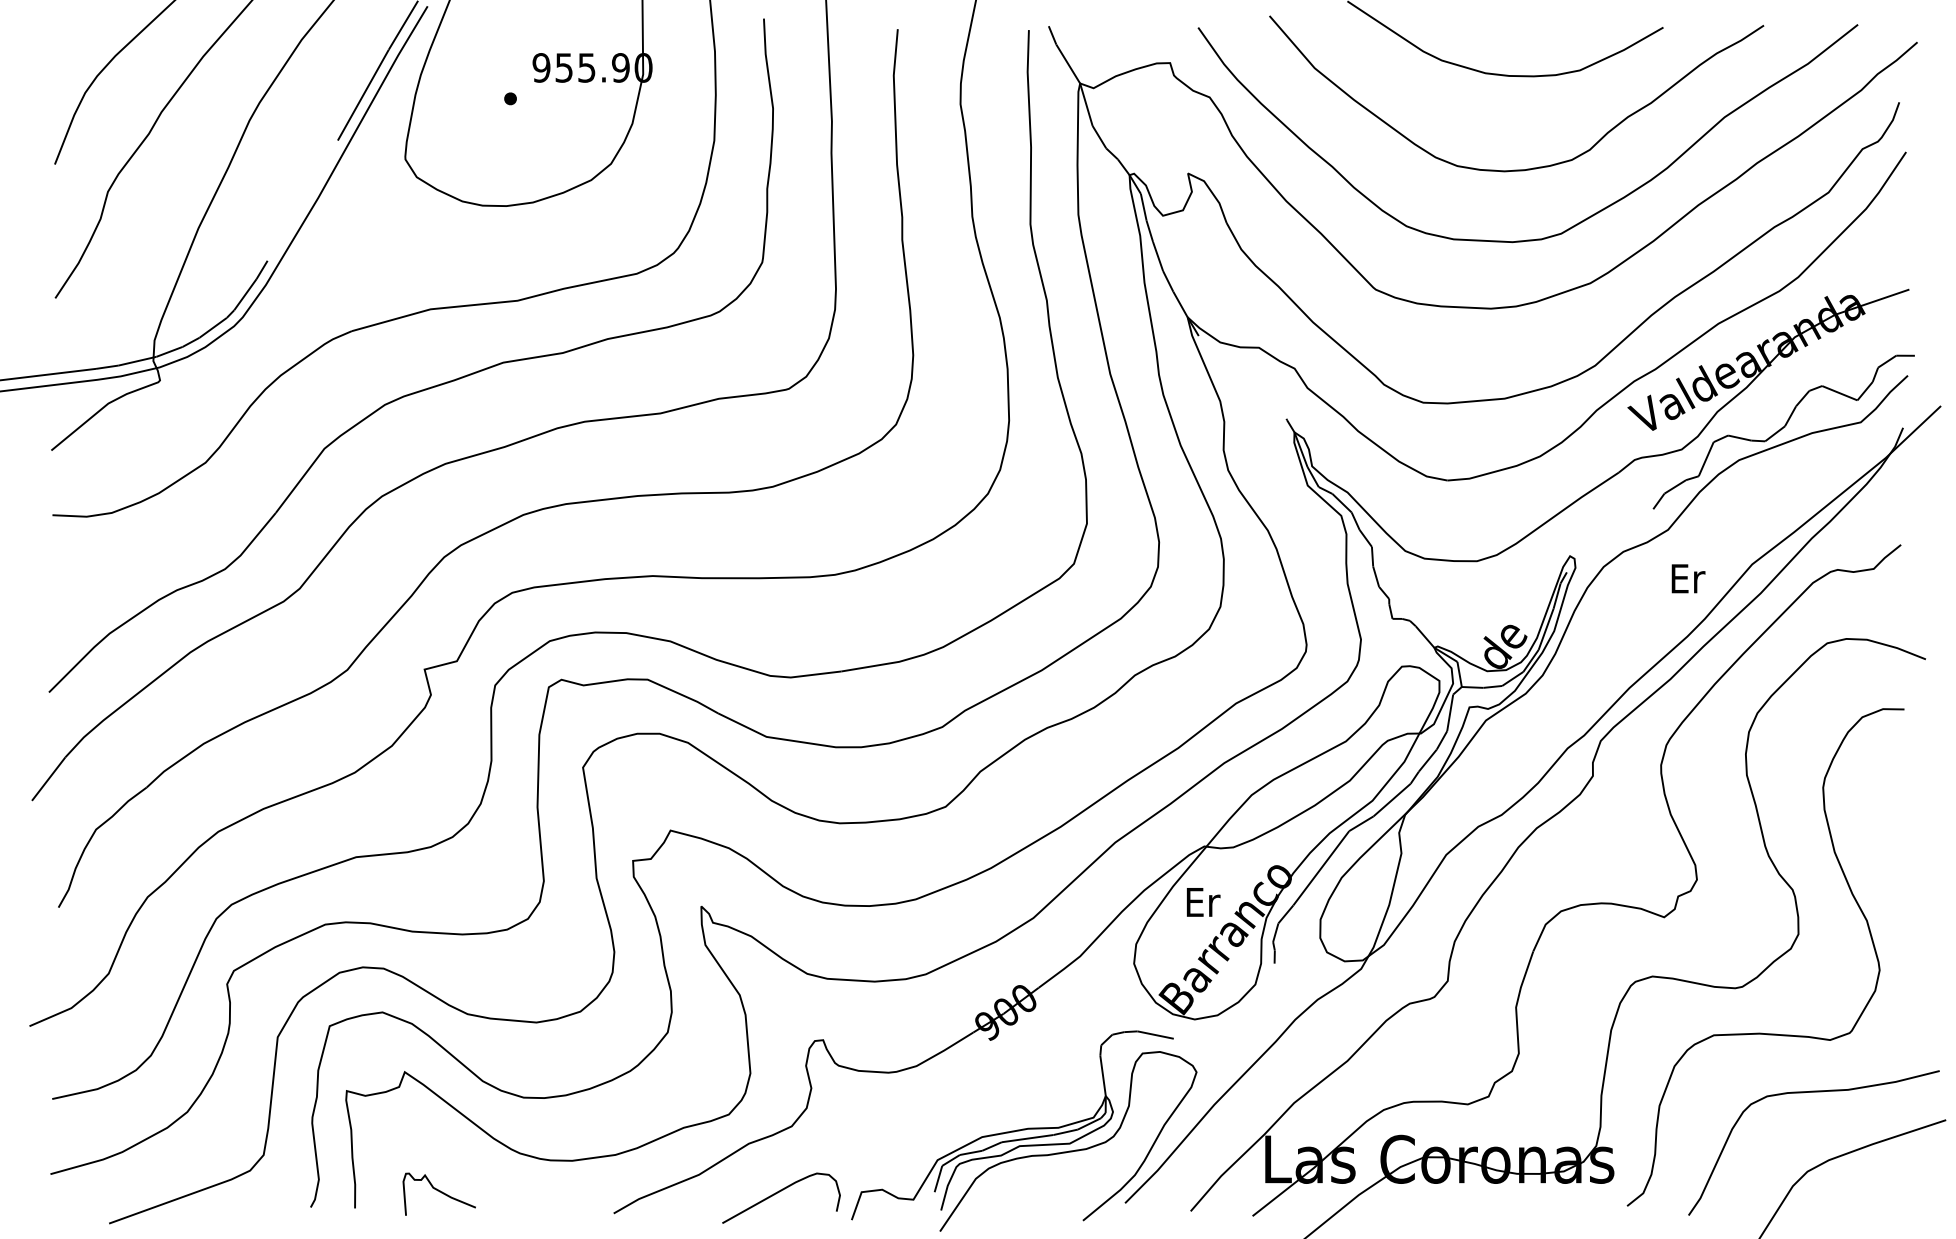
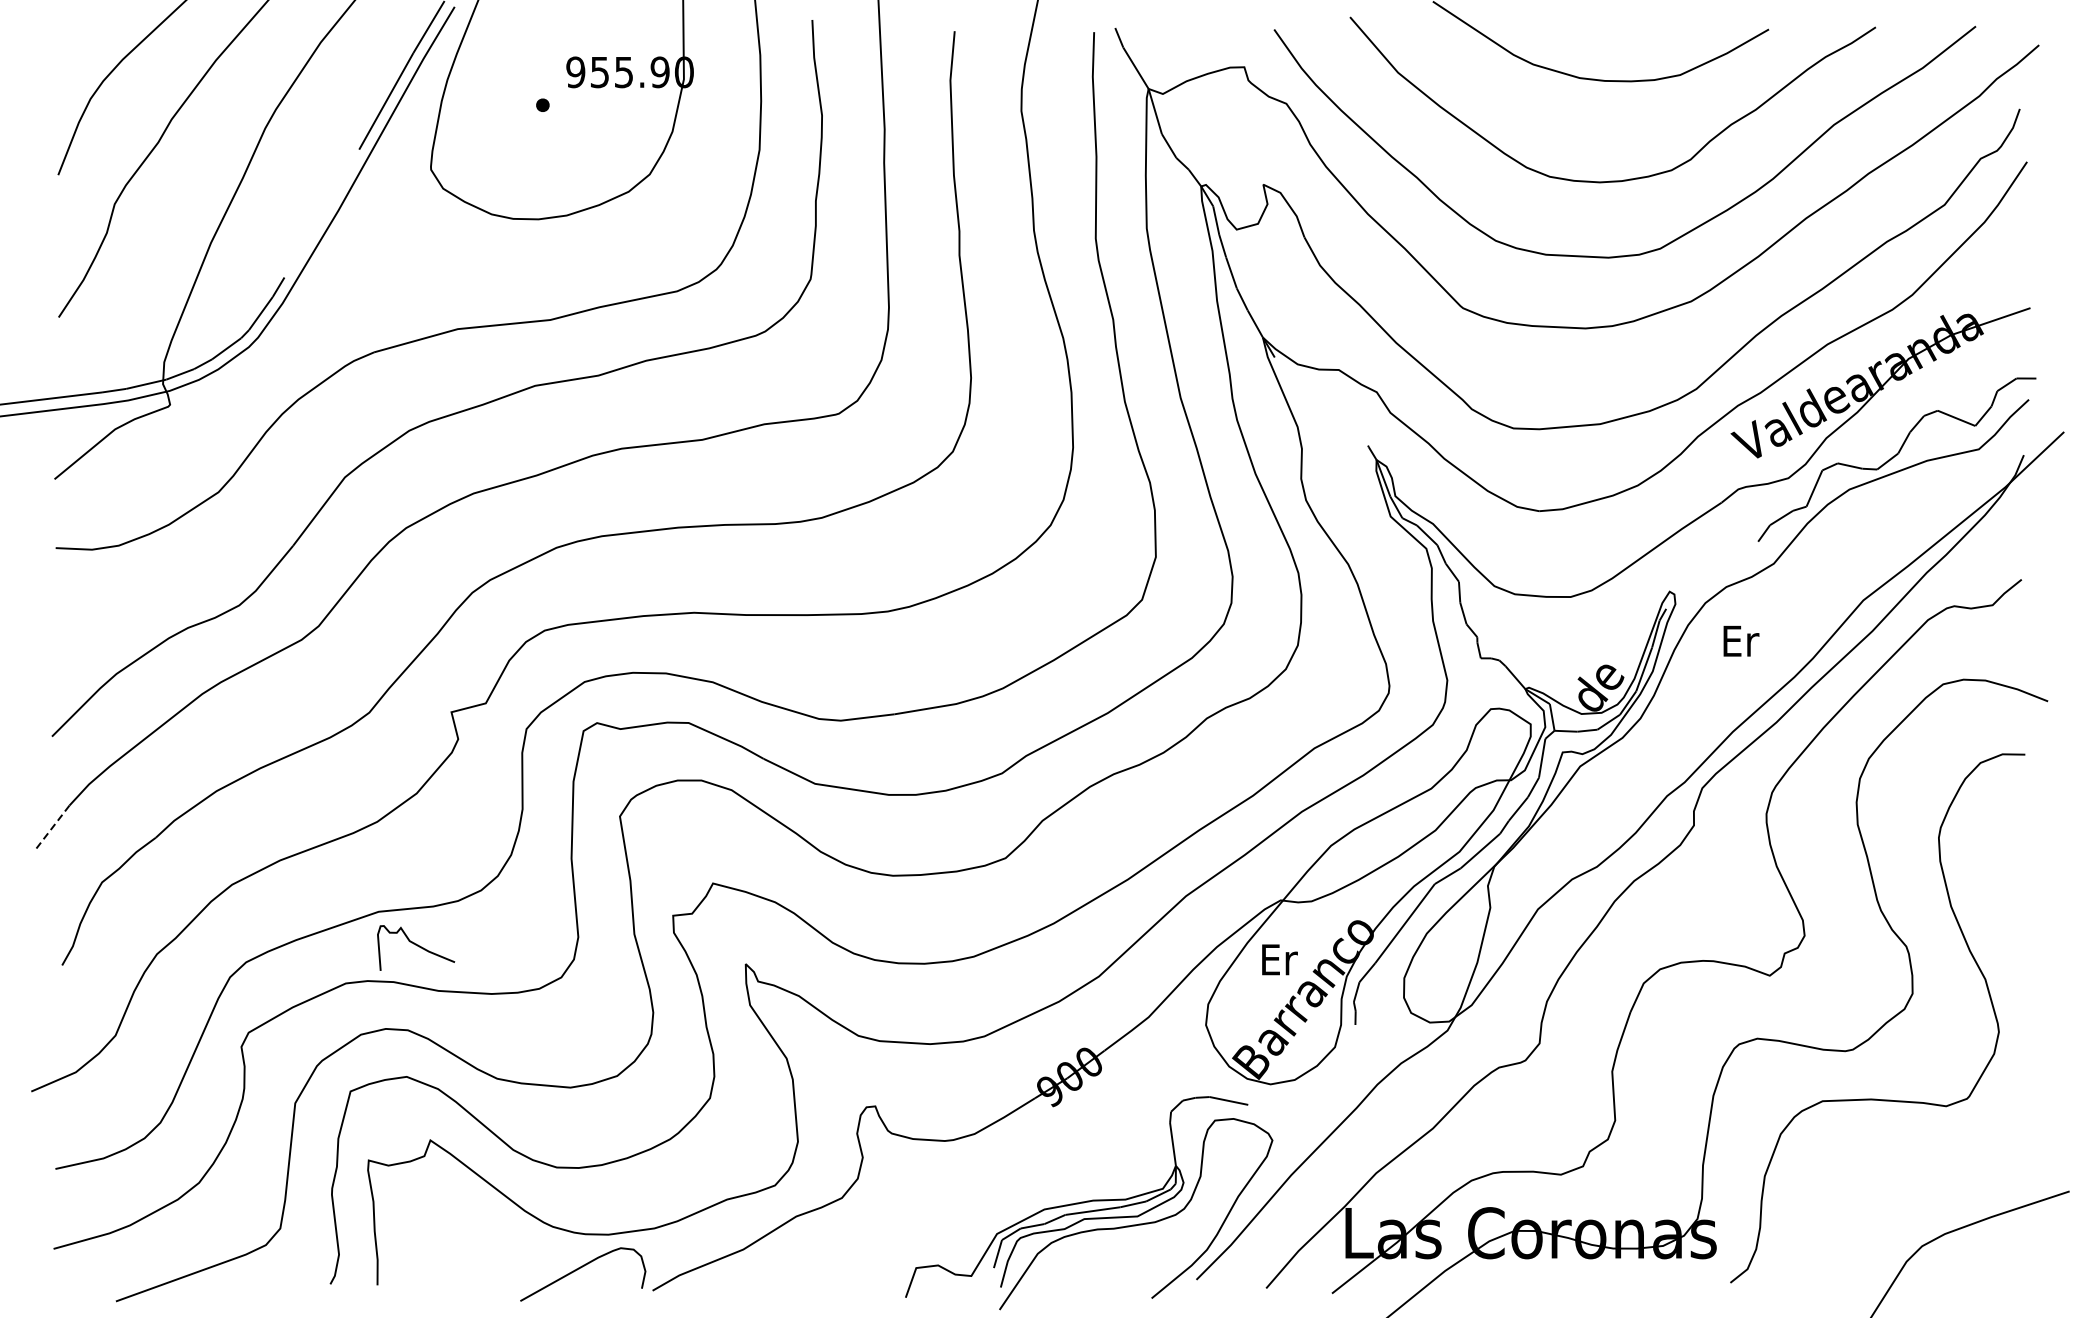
text: (1688, 578) -> (1741, 640), moved
line: (48, 779) -> (51, 829), solid -> dashed
curve: (1813, 1092) -> (1928, 1162), removed
curve: (439, 1192) -> (416, 946), moved
curve: (778, 1193) -> (580, 1269), moved

